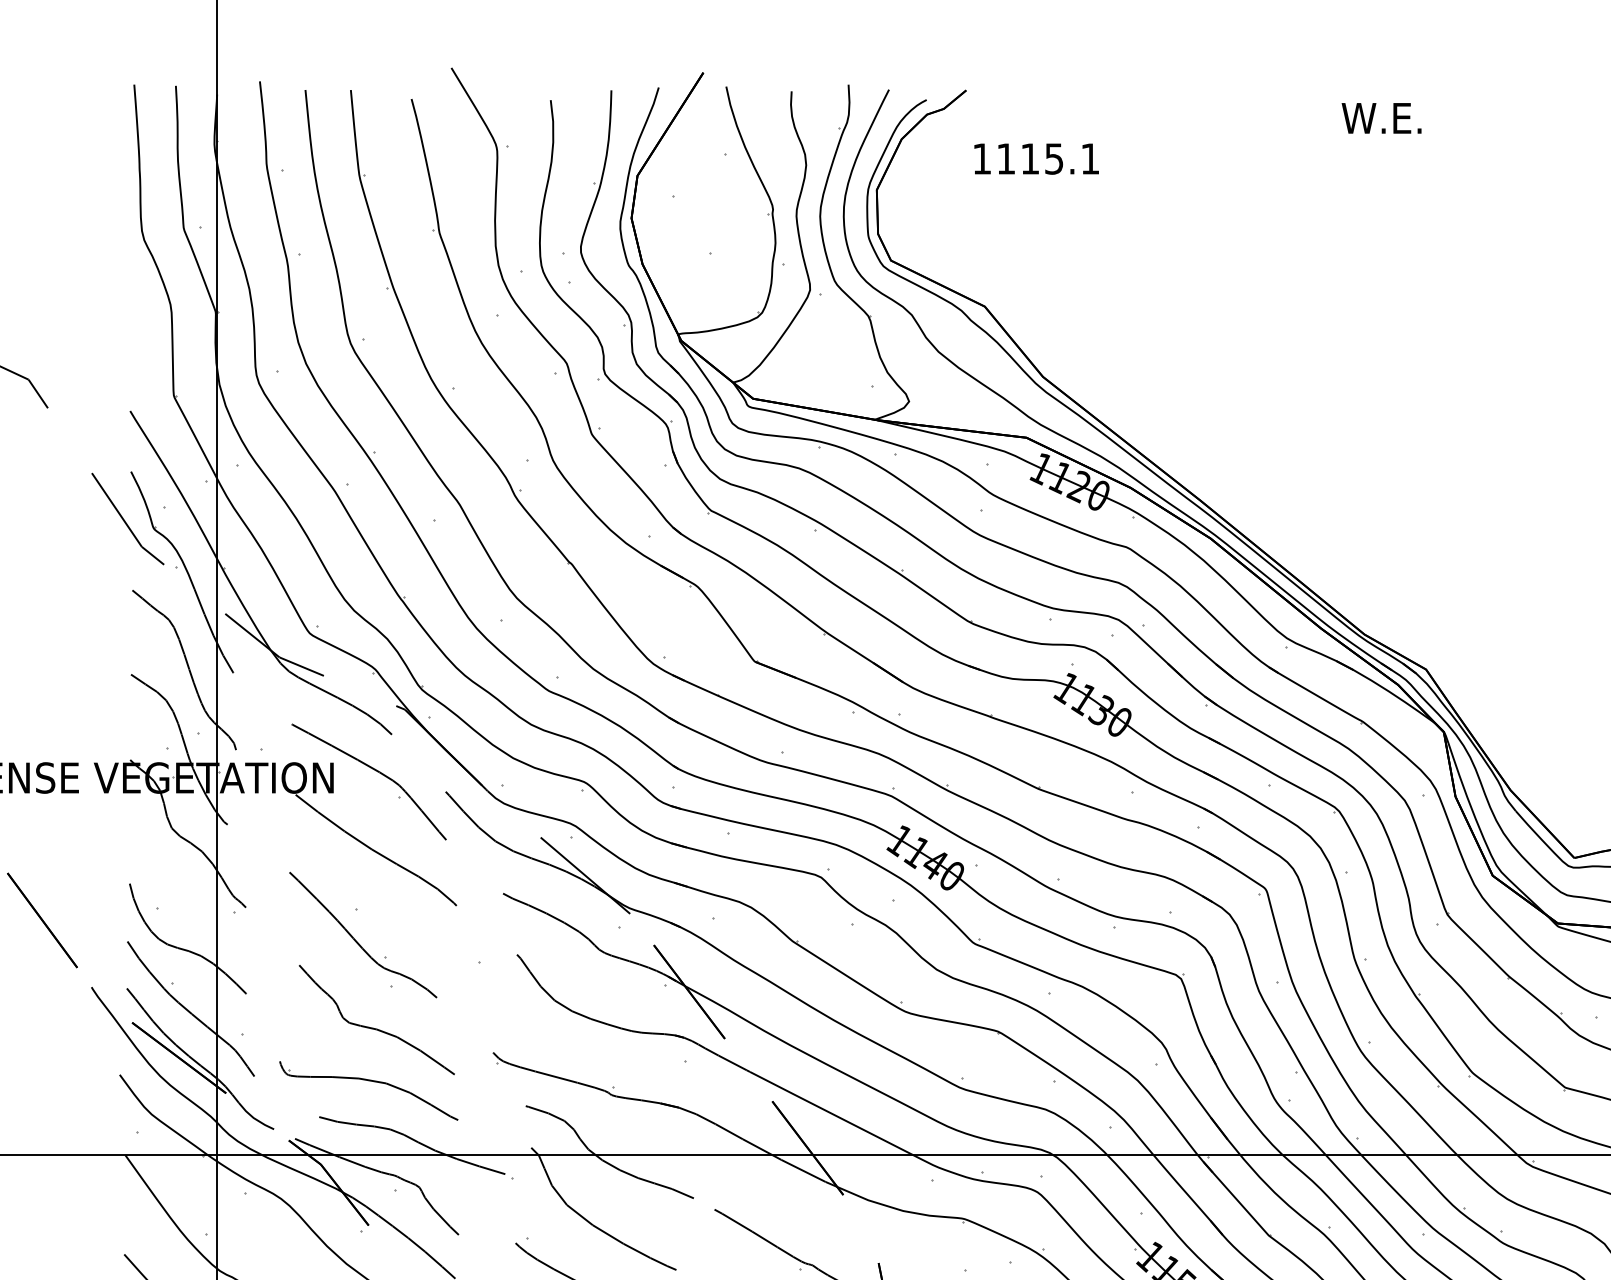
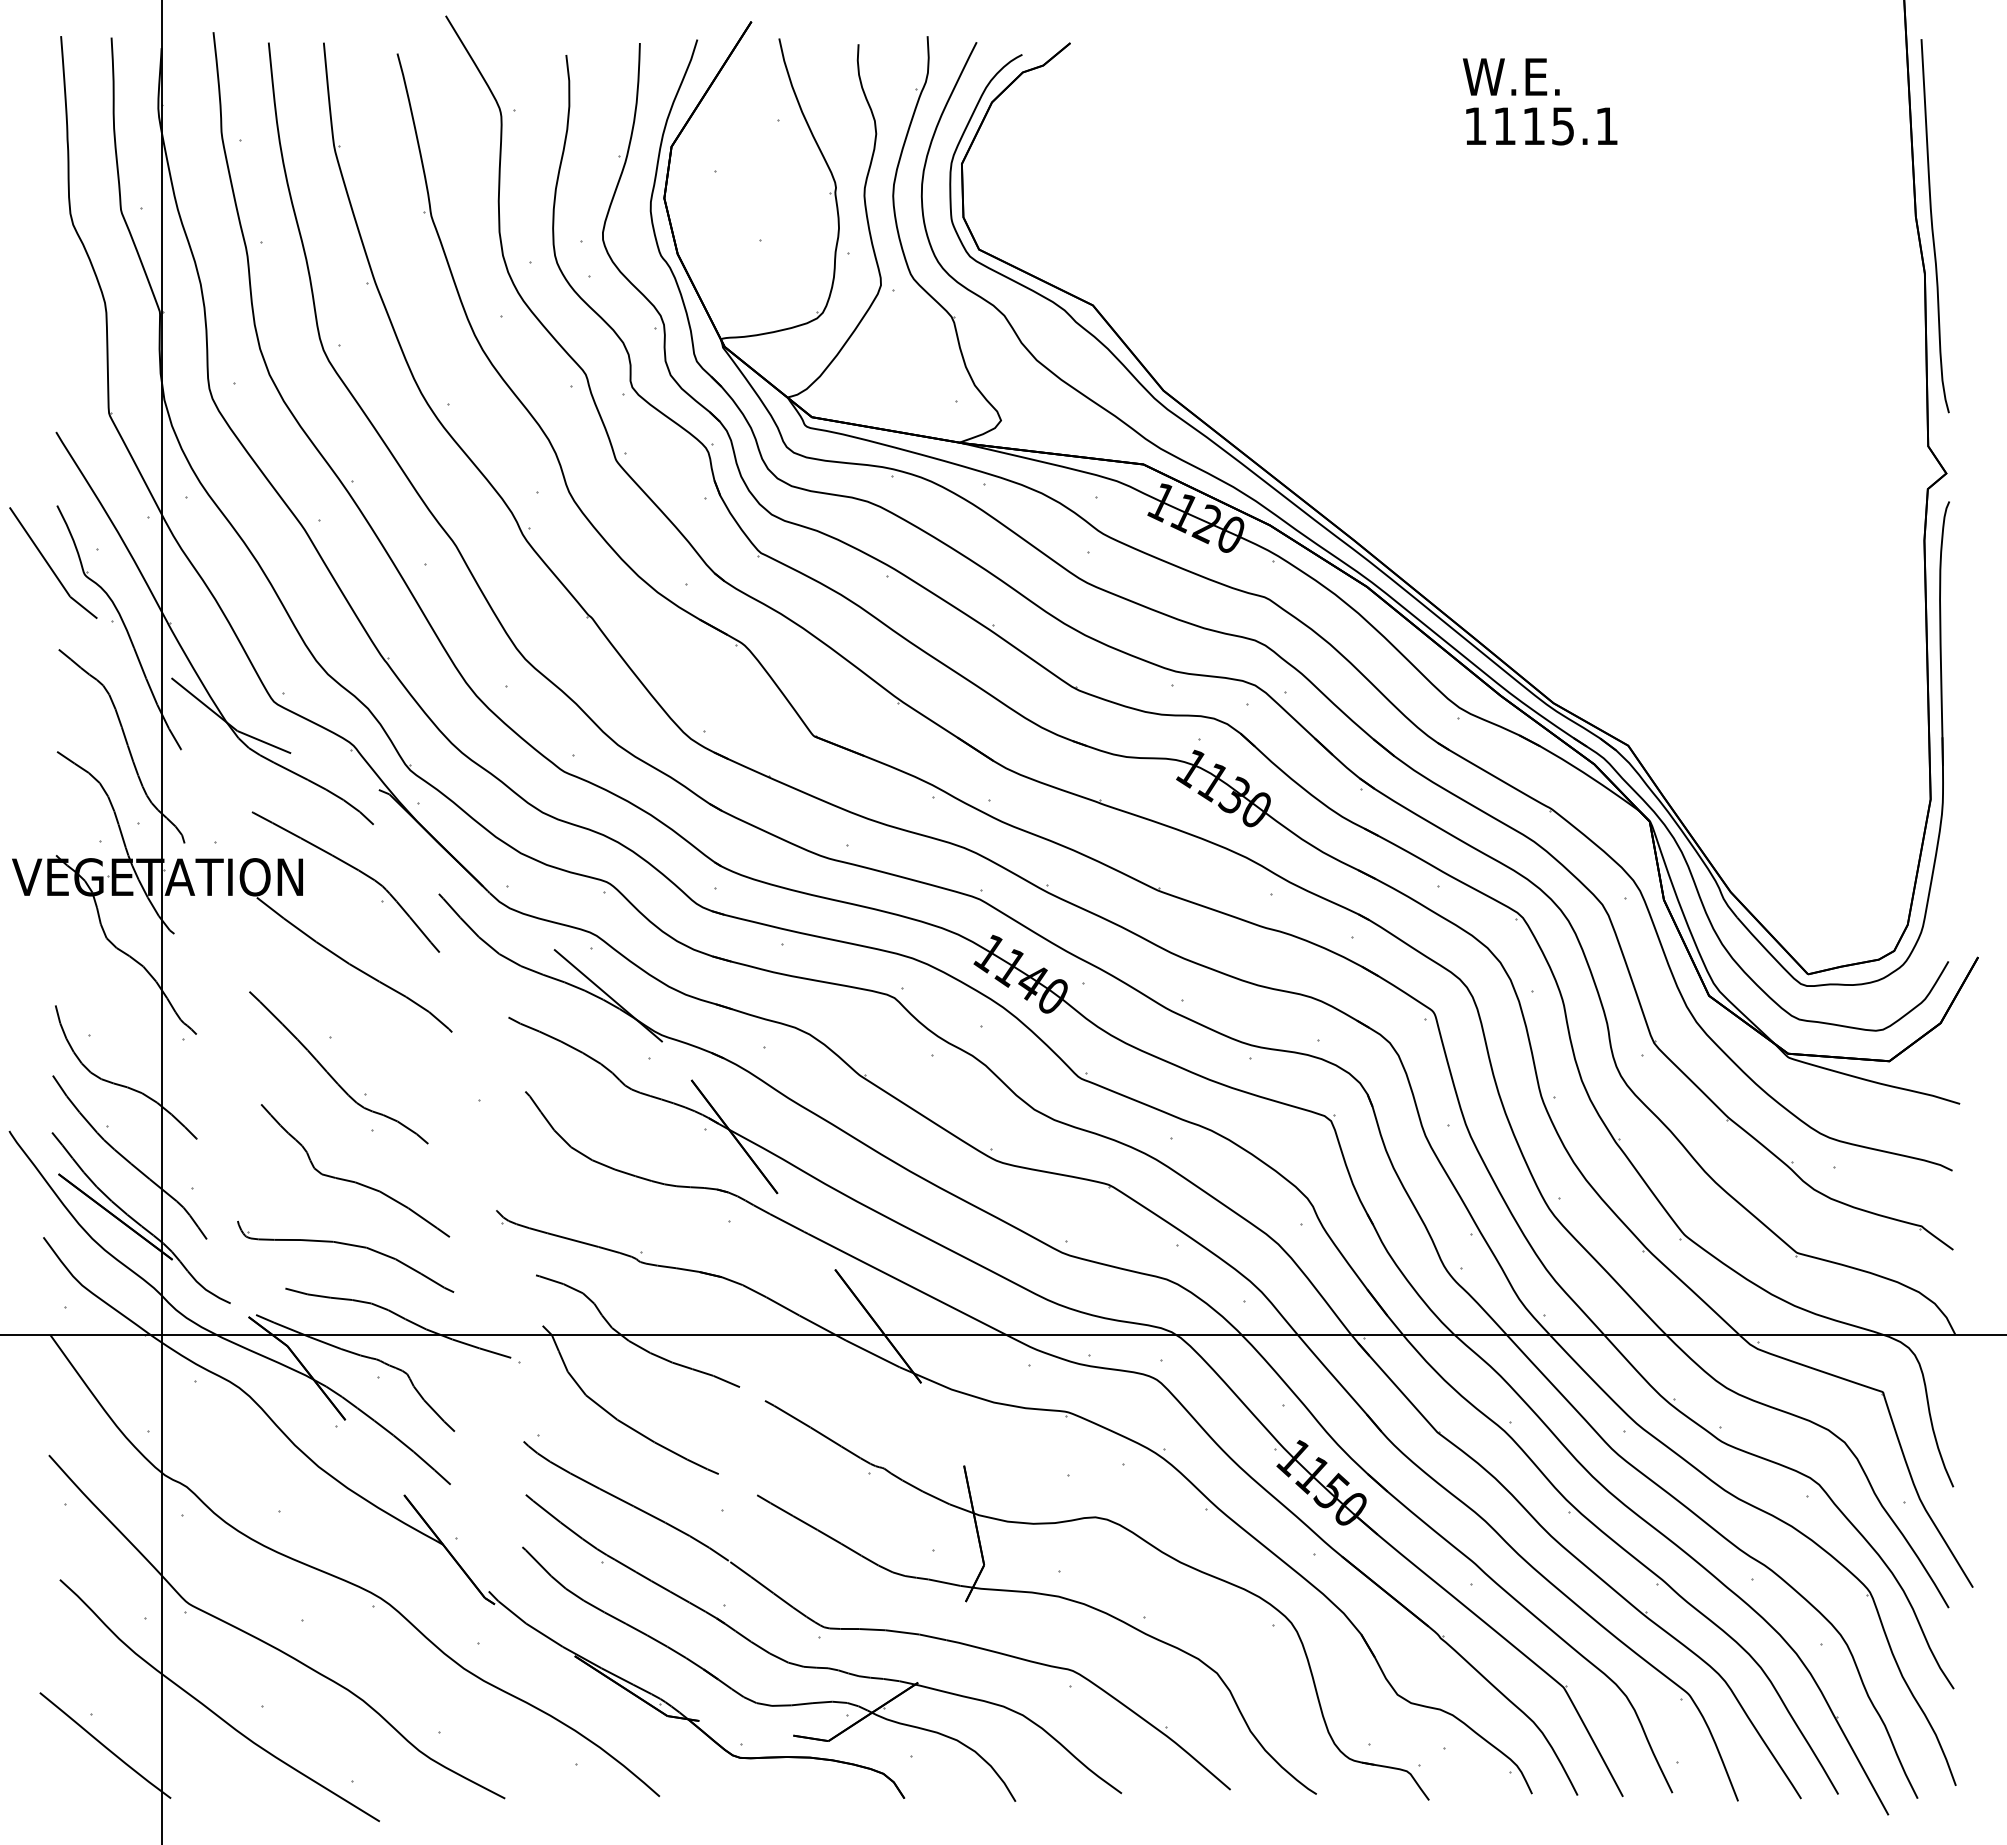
text: (1381, 117) -> (1511, 76), moved
text: (1036, 159) -> (1541, 126), moved

